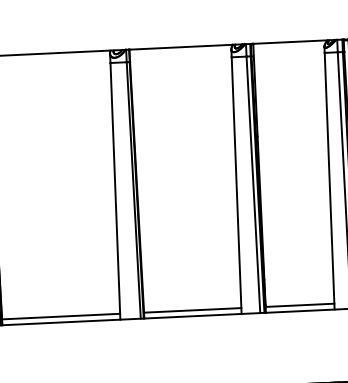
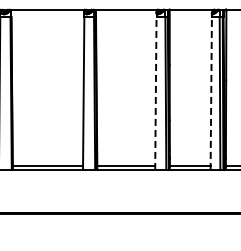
line: (330, 181) -> (211, 93), solid -> dashed
line: (236, 185) -> (155, 93), solid -> dashed

